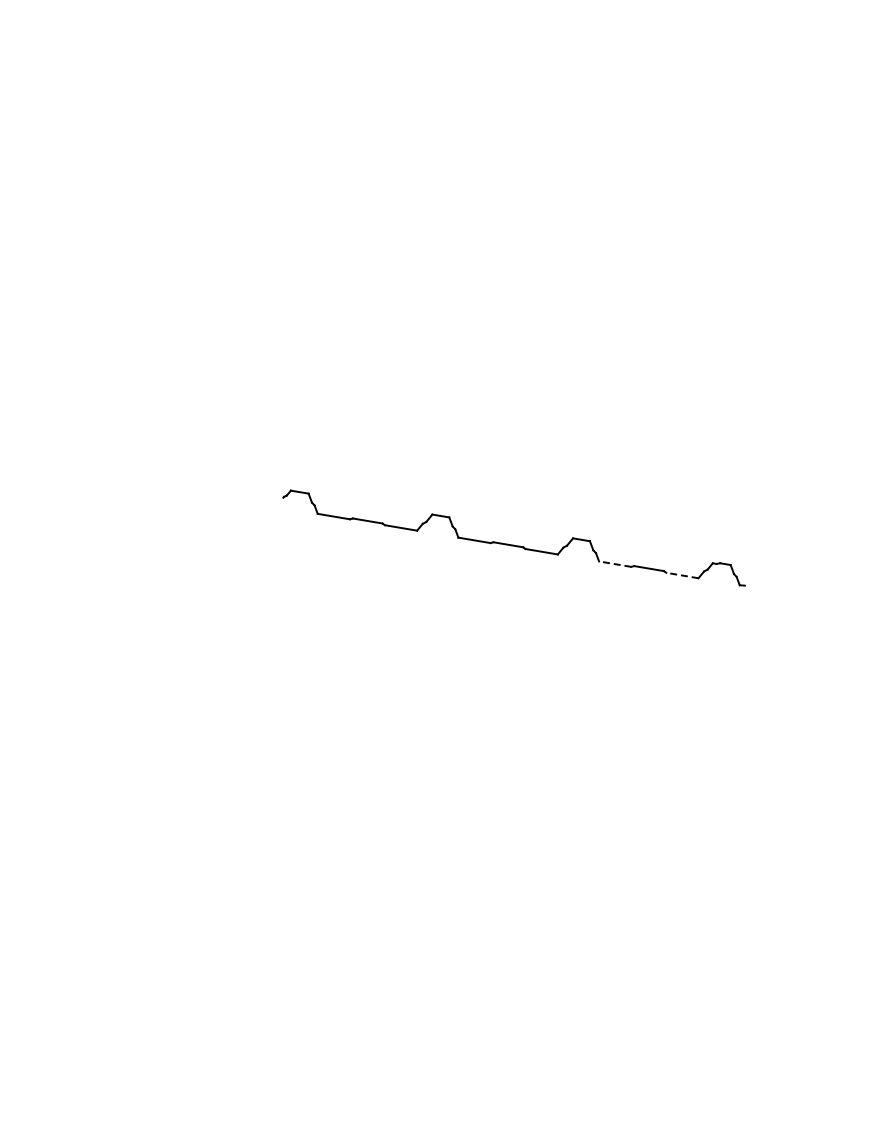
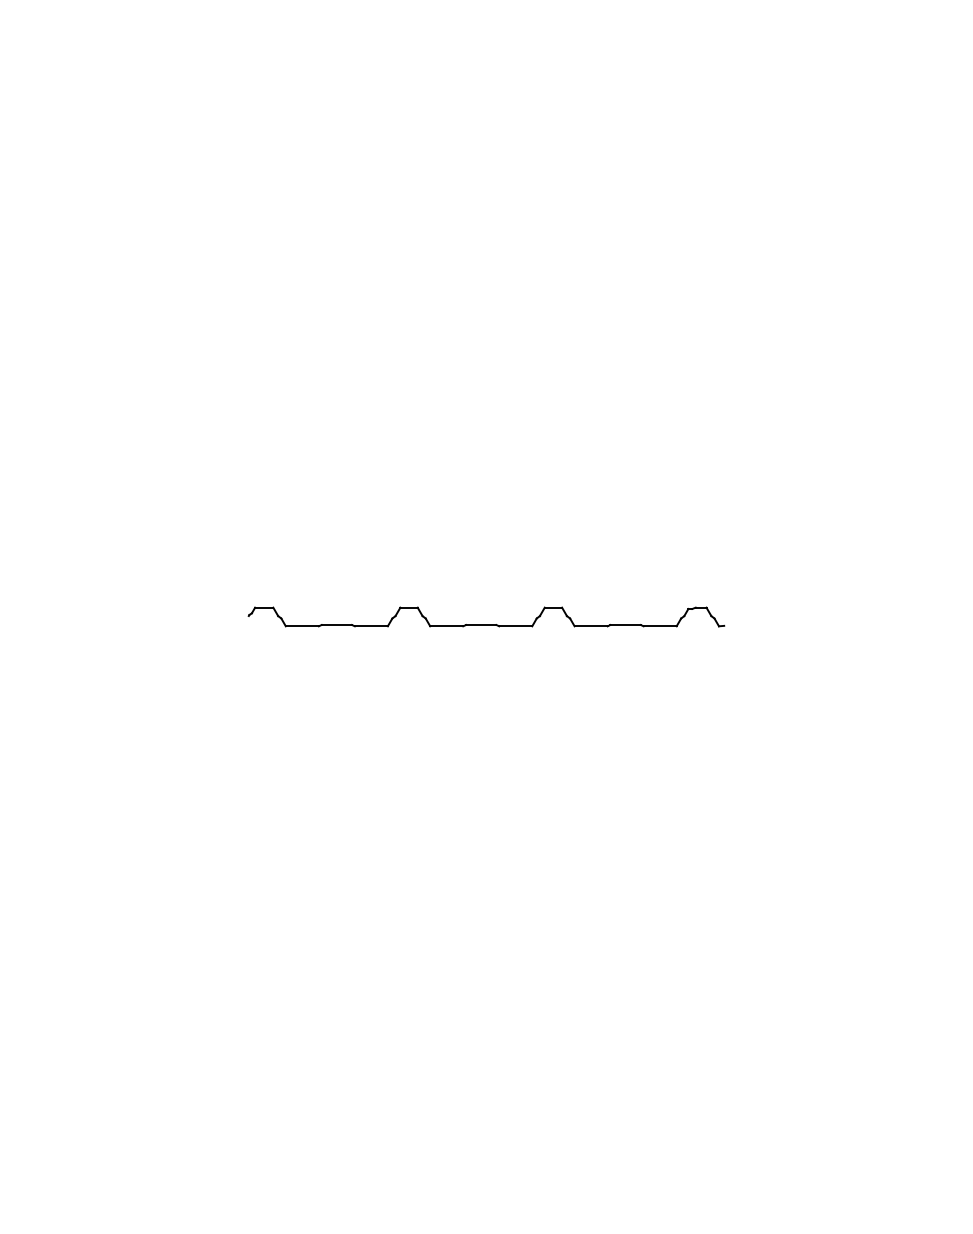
line: (615, 564) -> (591, 626), dashed -> solid
line: (682, 575) -> (660, 626), dashed -> solid

